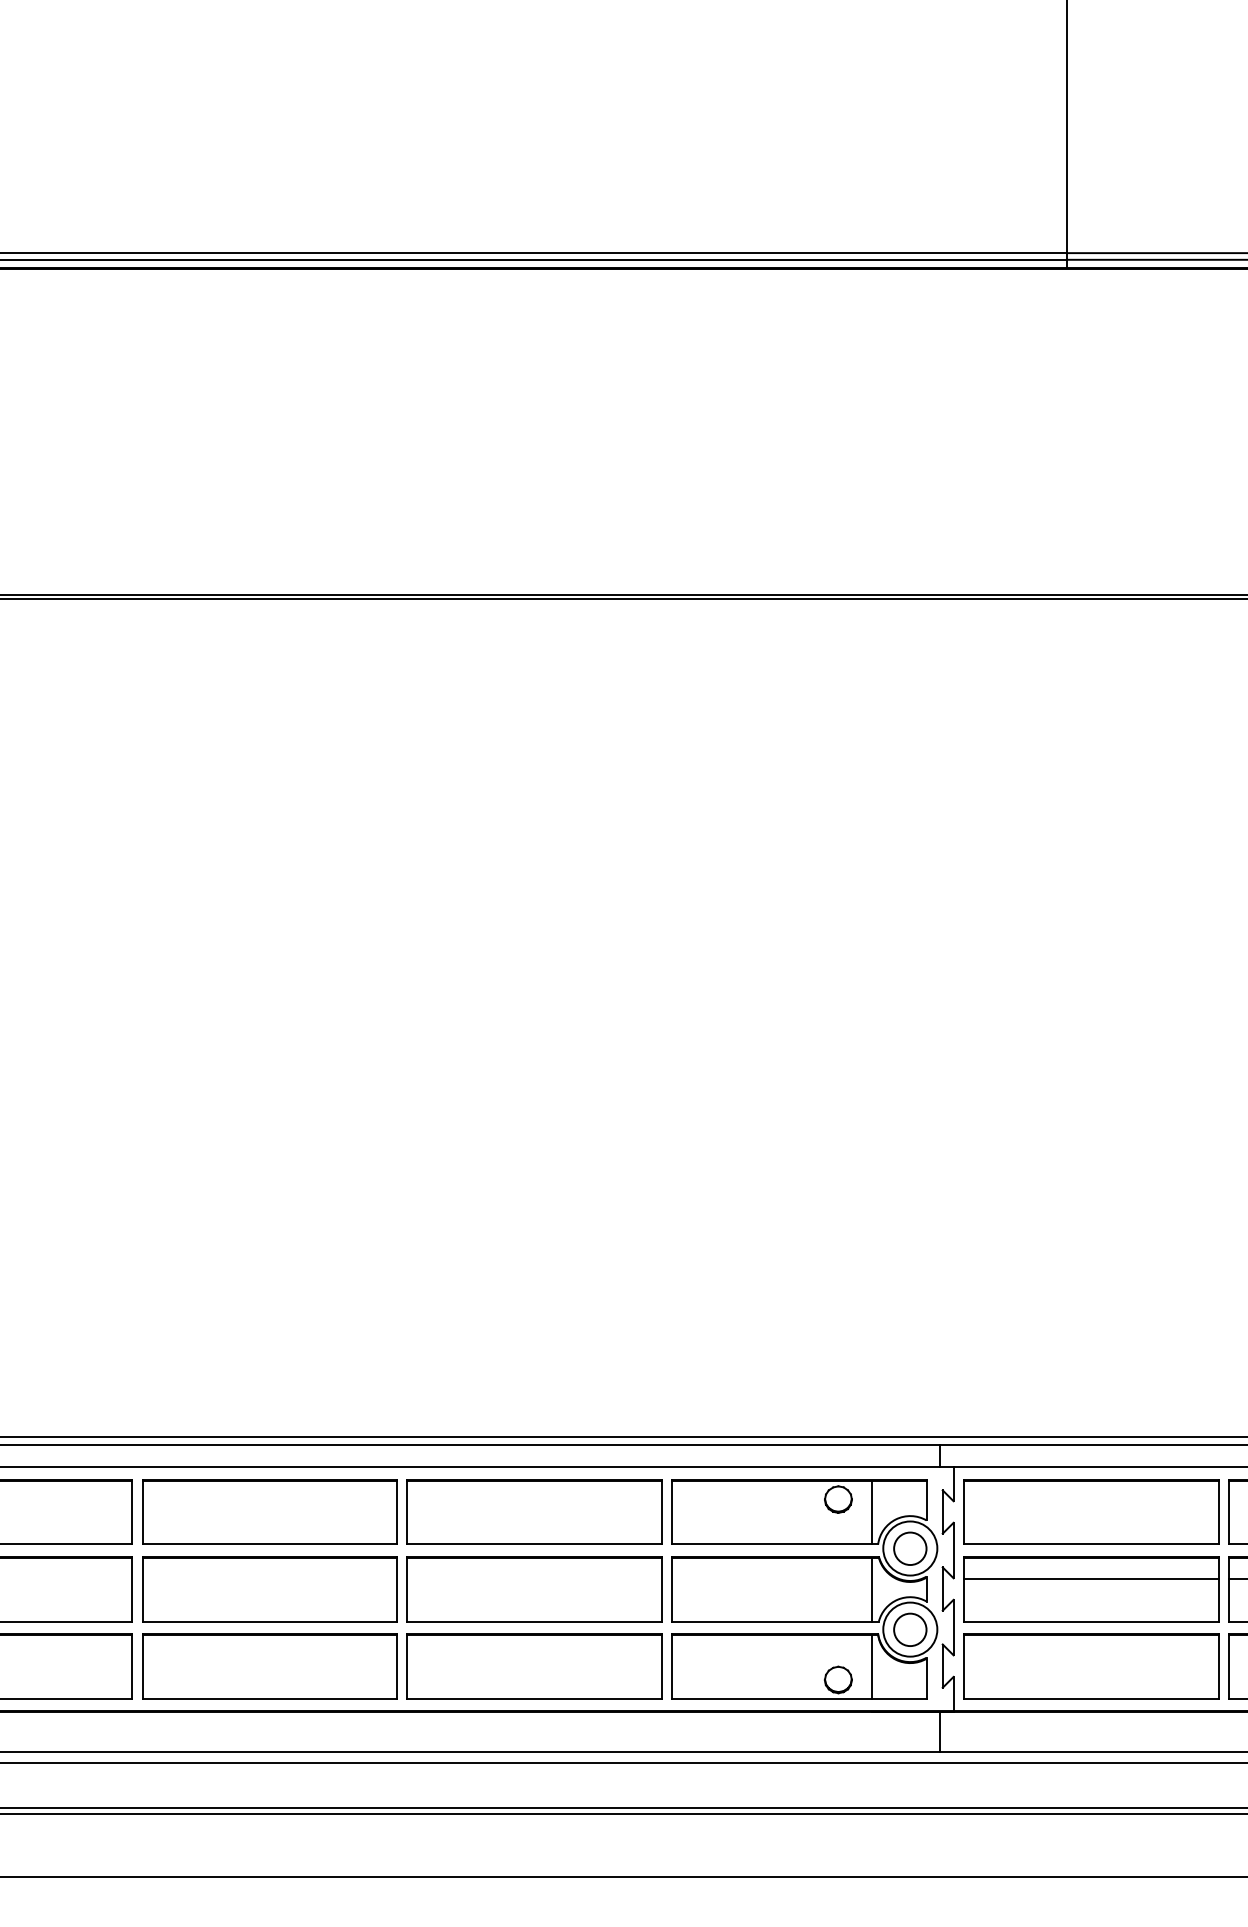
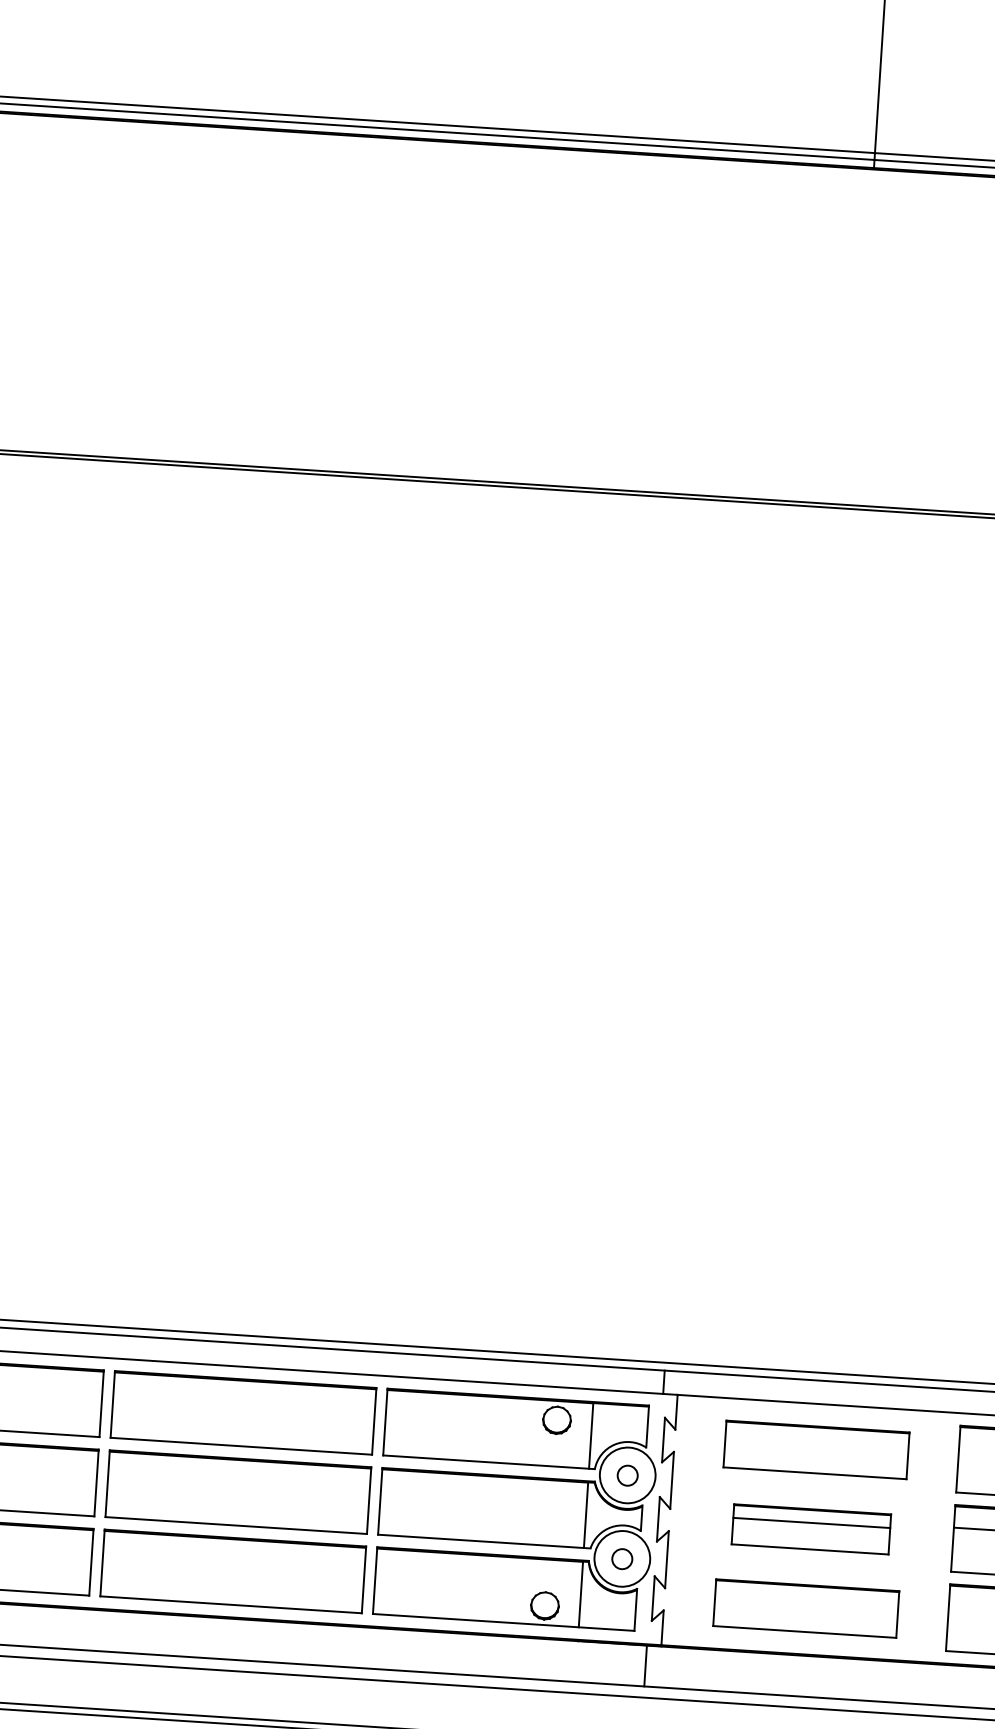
part: (1091, 1511) -> (816, 1449), size x0.7
circle: (910, 1548) -> (627, 1475), size x0.6
part: (1091, 1589) -> (811, 1529), size x0.6
circle: (910, 1629) -> (622, 1558), size x0.6
part: (1091, 1666) -> (806, 1608), size x0.7

